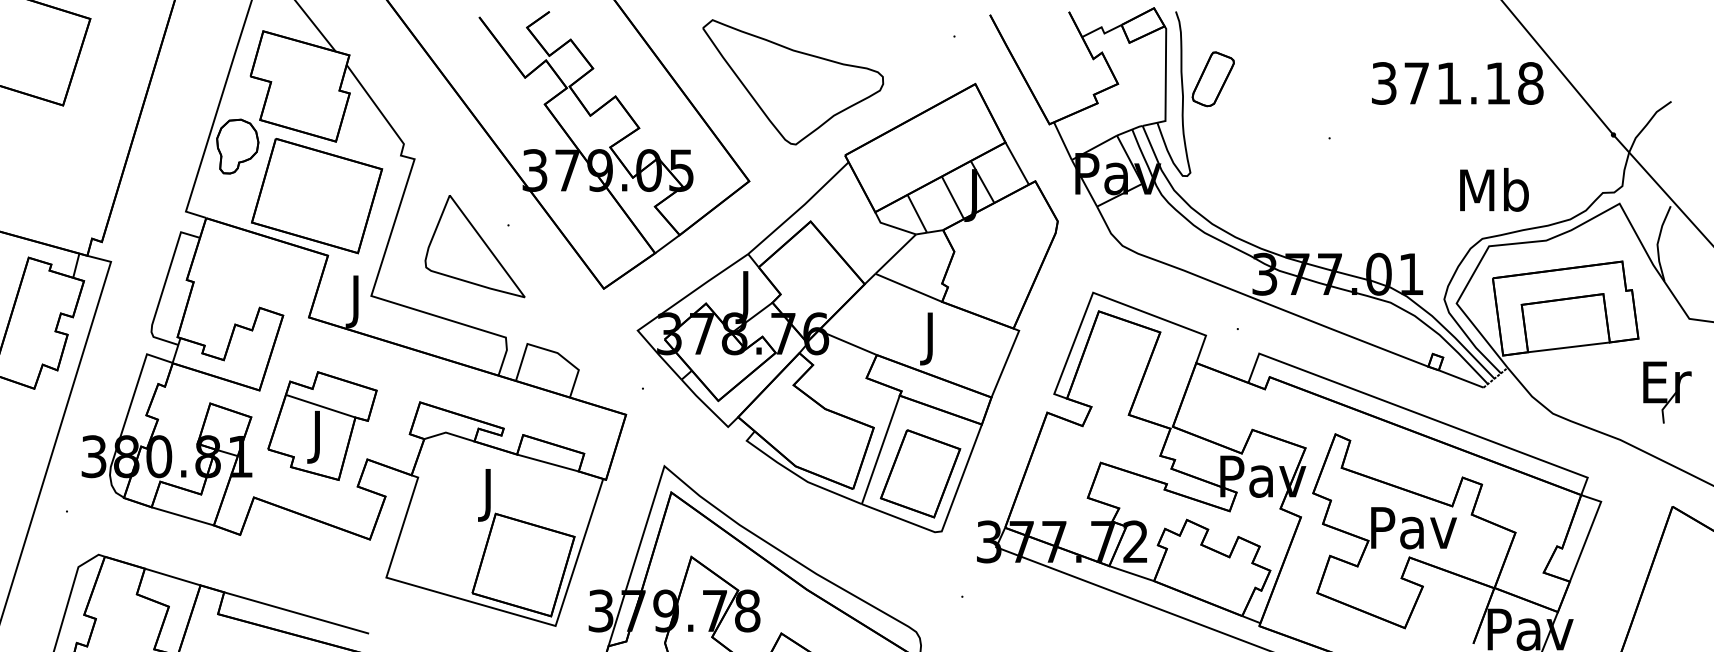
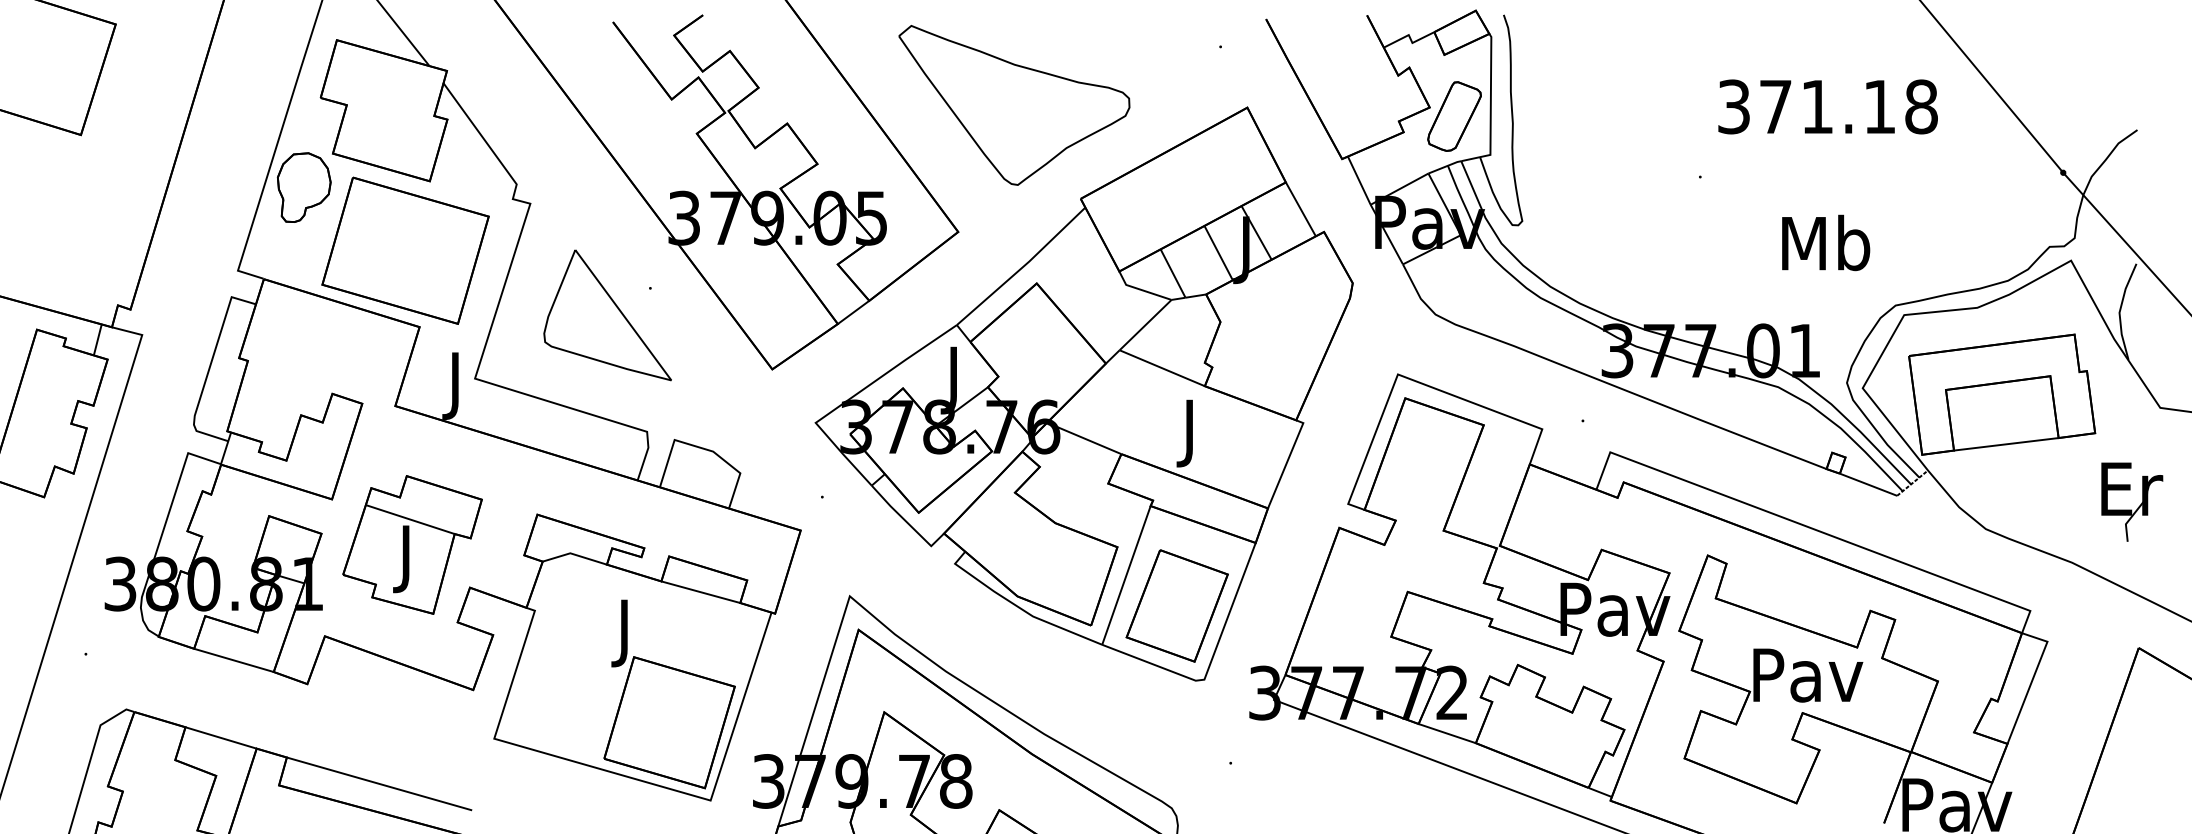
part: (1213, 79) -> (1454, 116), moved
text: (1457, 83) -> (1827, 106), moved
text: (1494, 189) -> (1826, 242), moved

